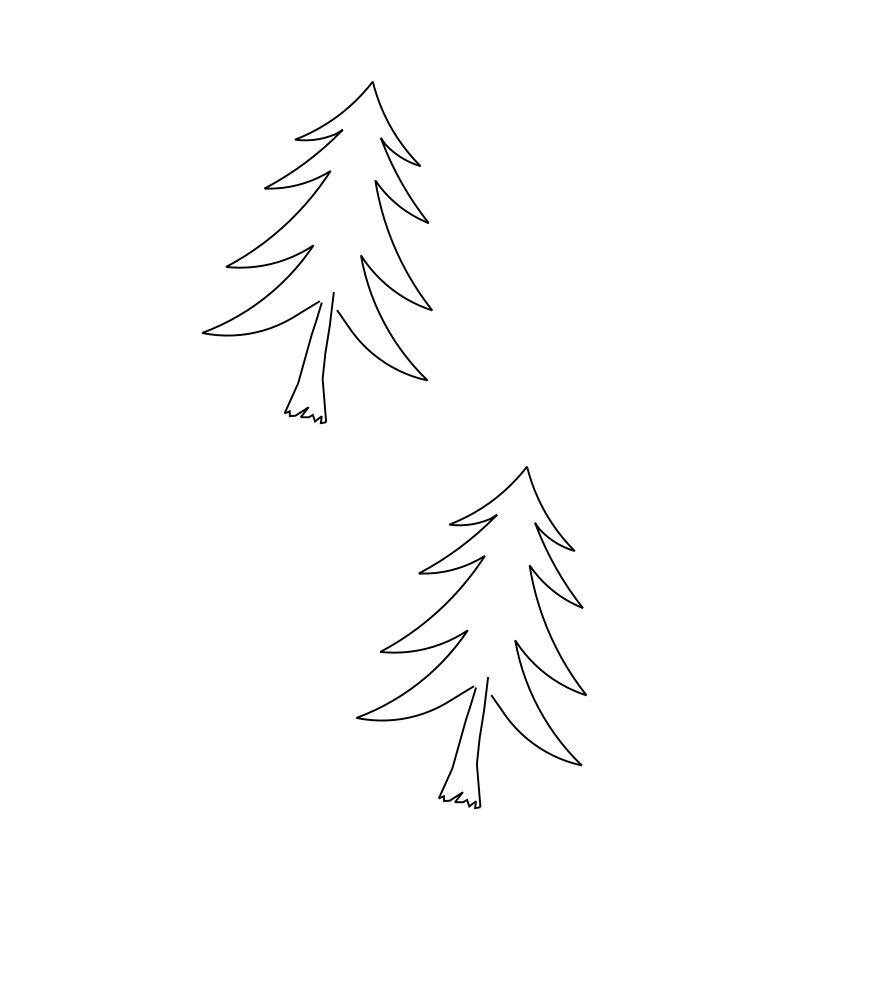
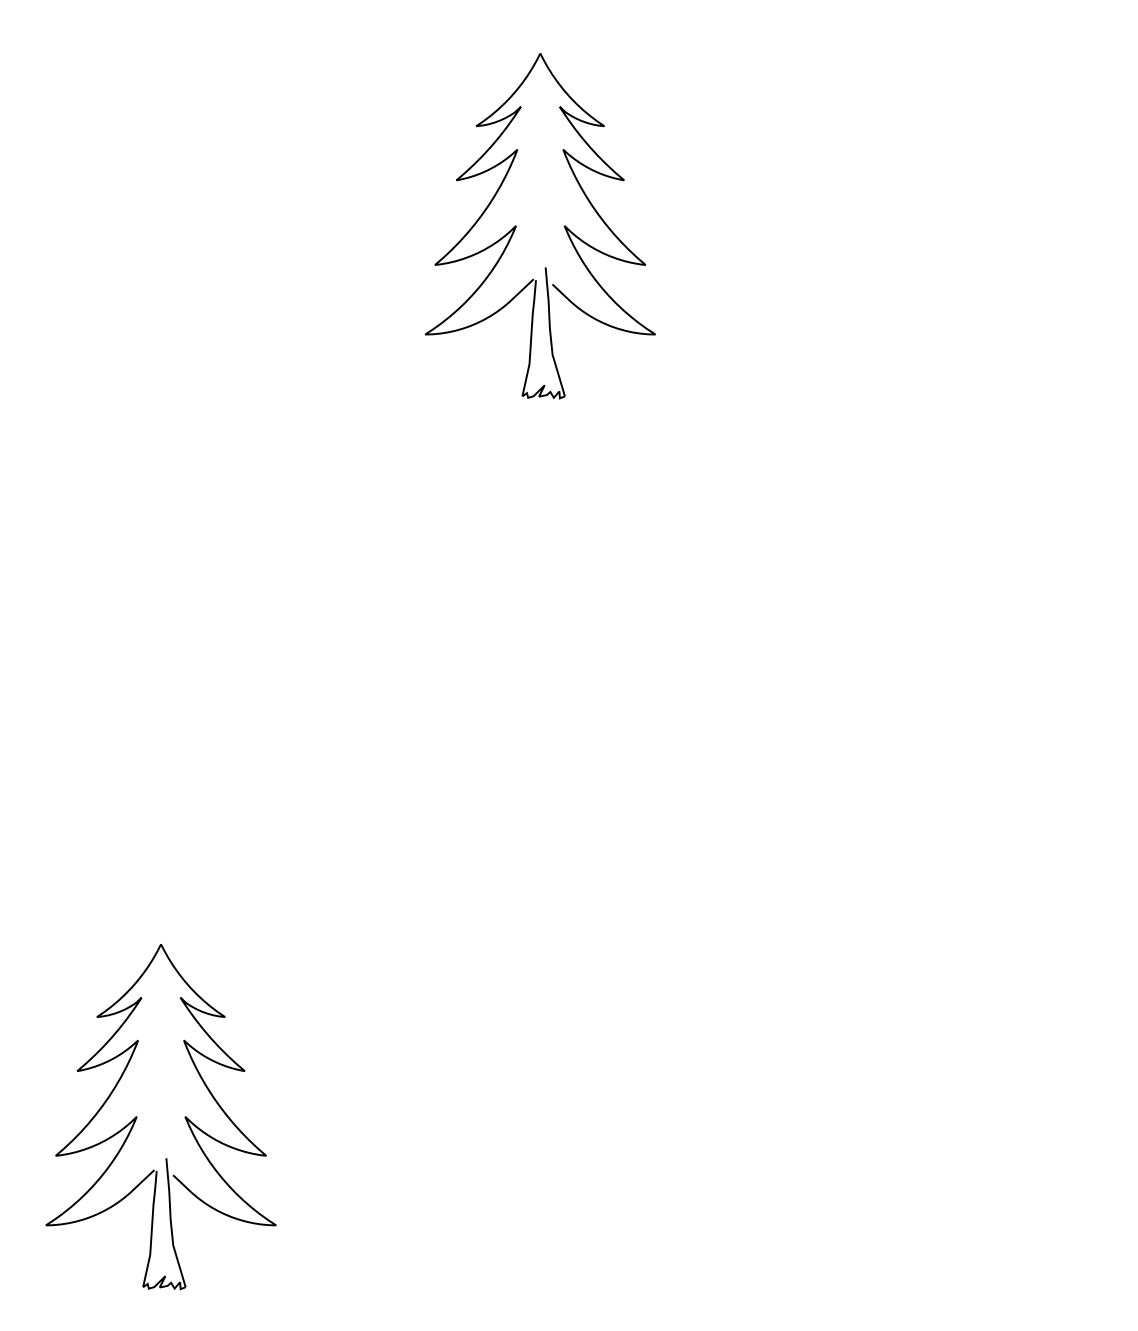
part: (468, 631) -> (747, 571), removed

